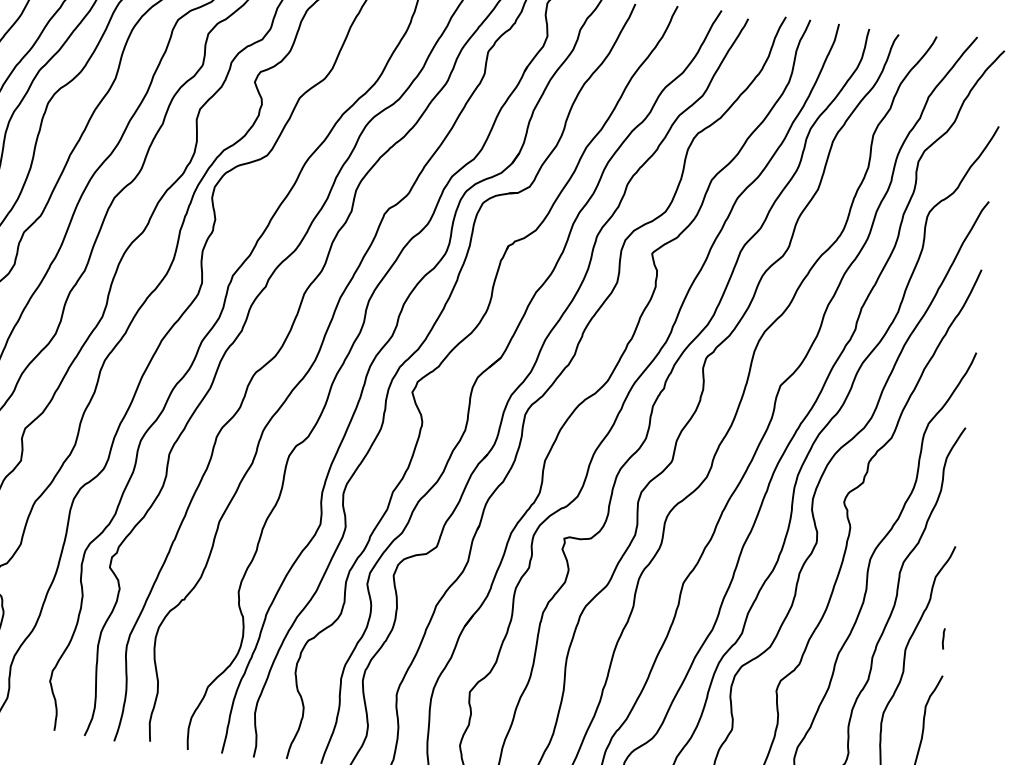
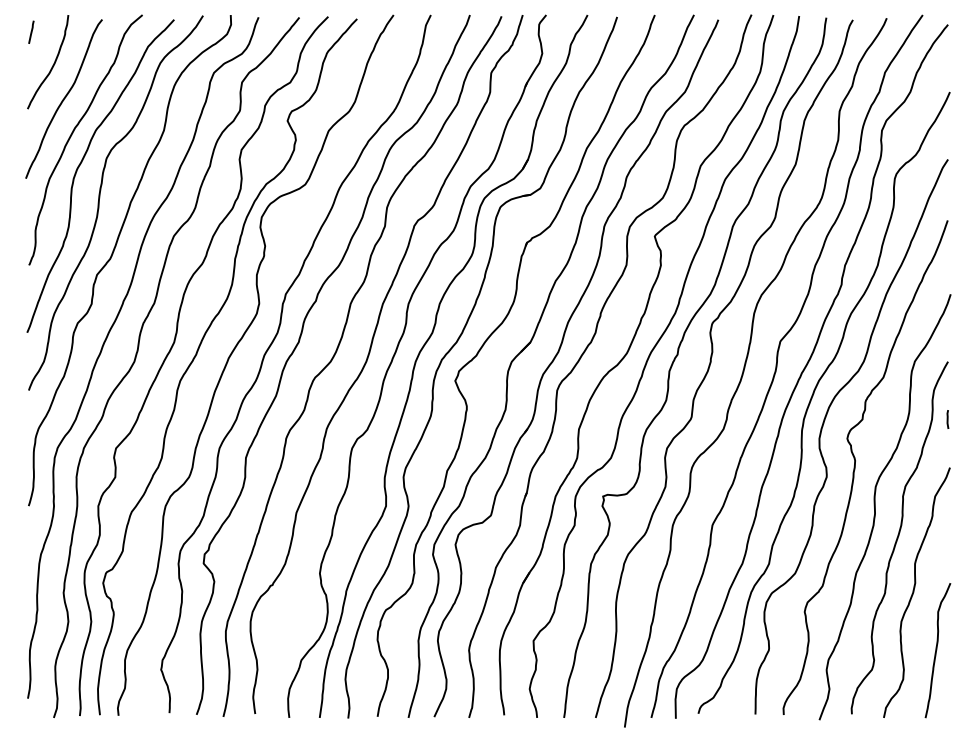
line: (943, 638) -> (947, 419), moved

